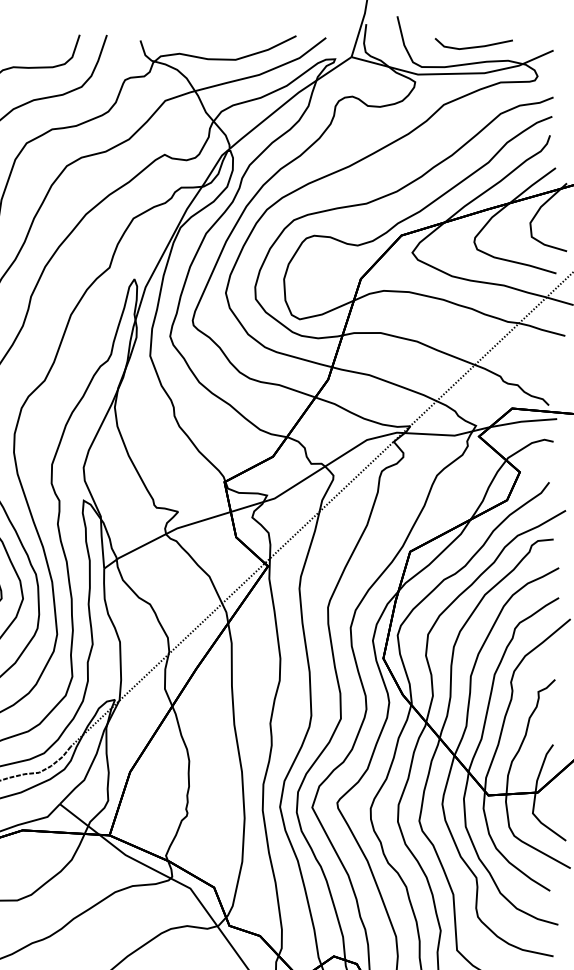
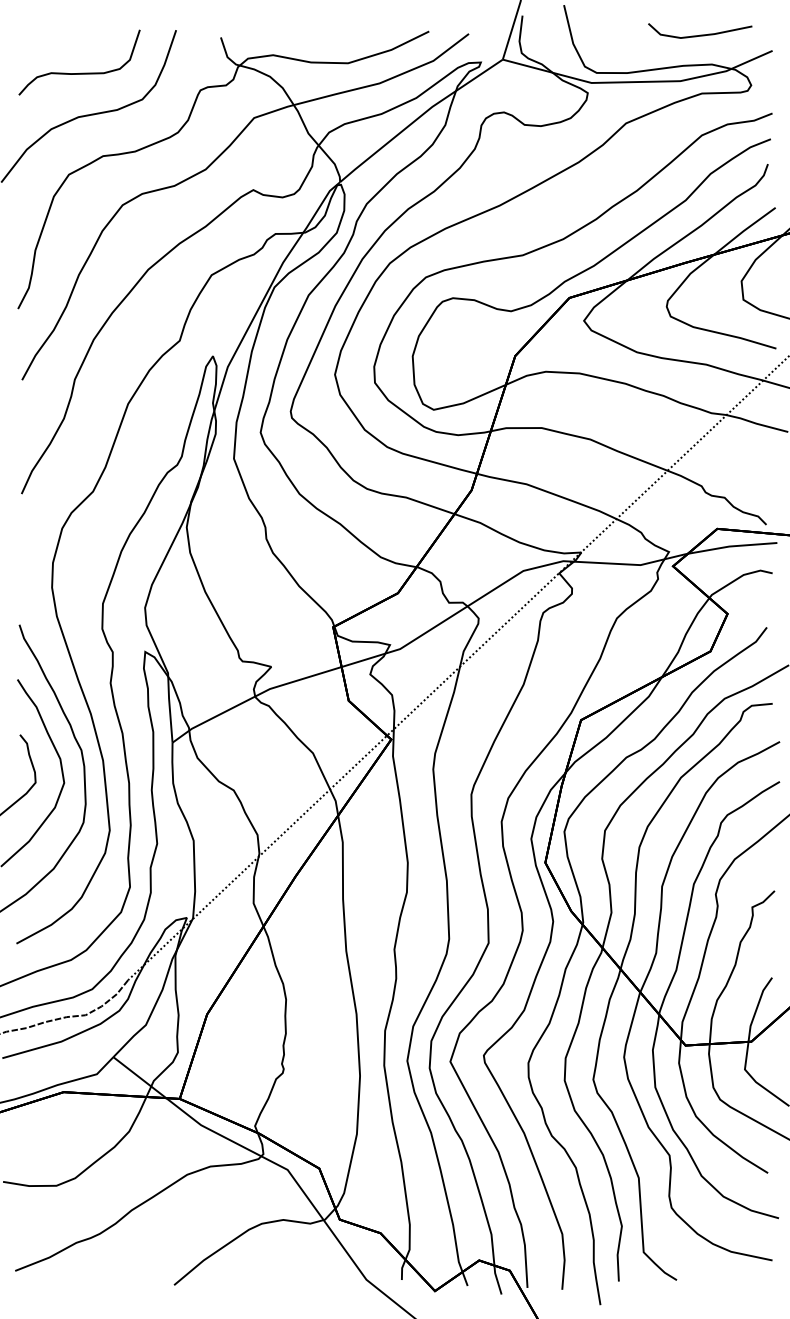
line: (474, 46) -> (700, 34), moved

